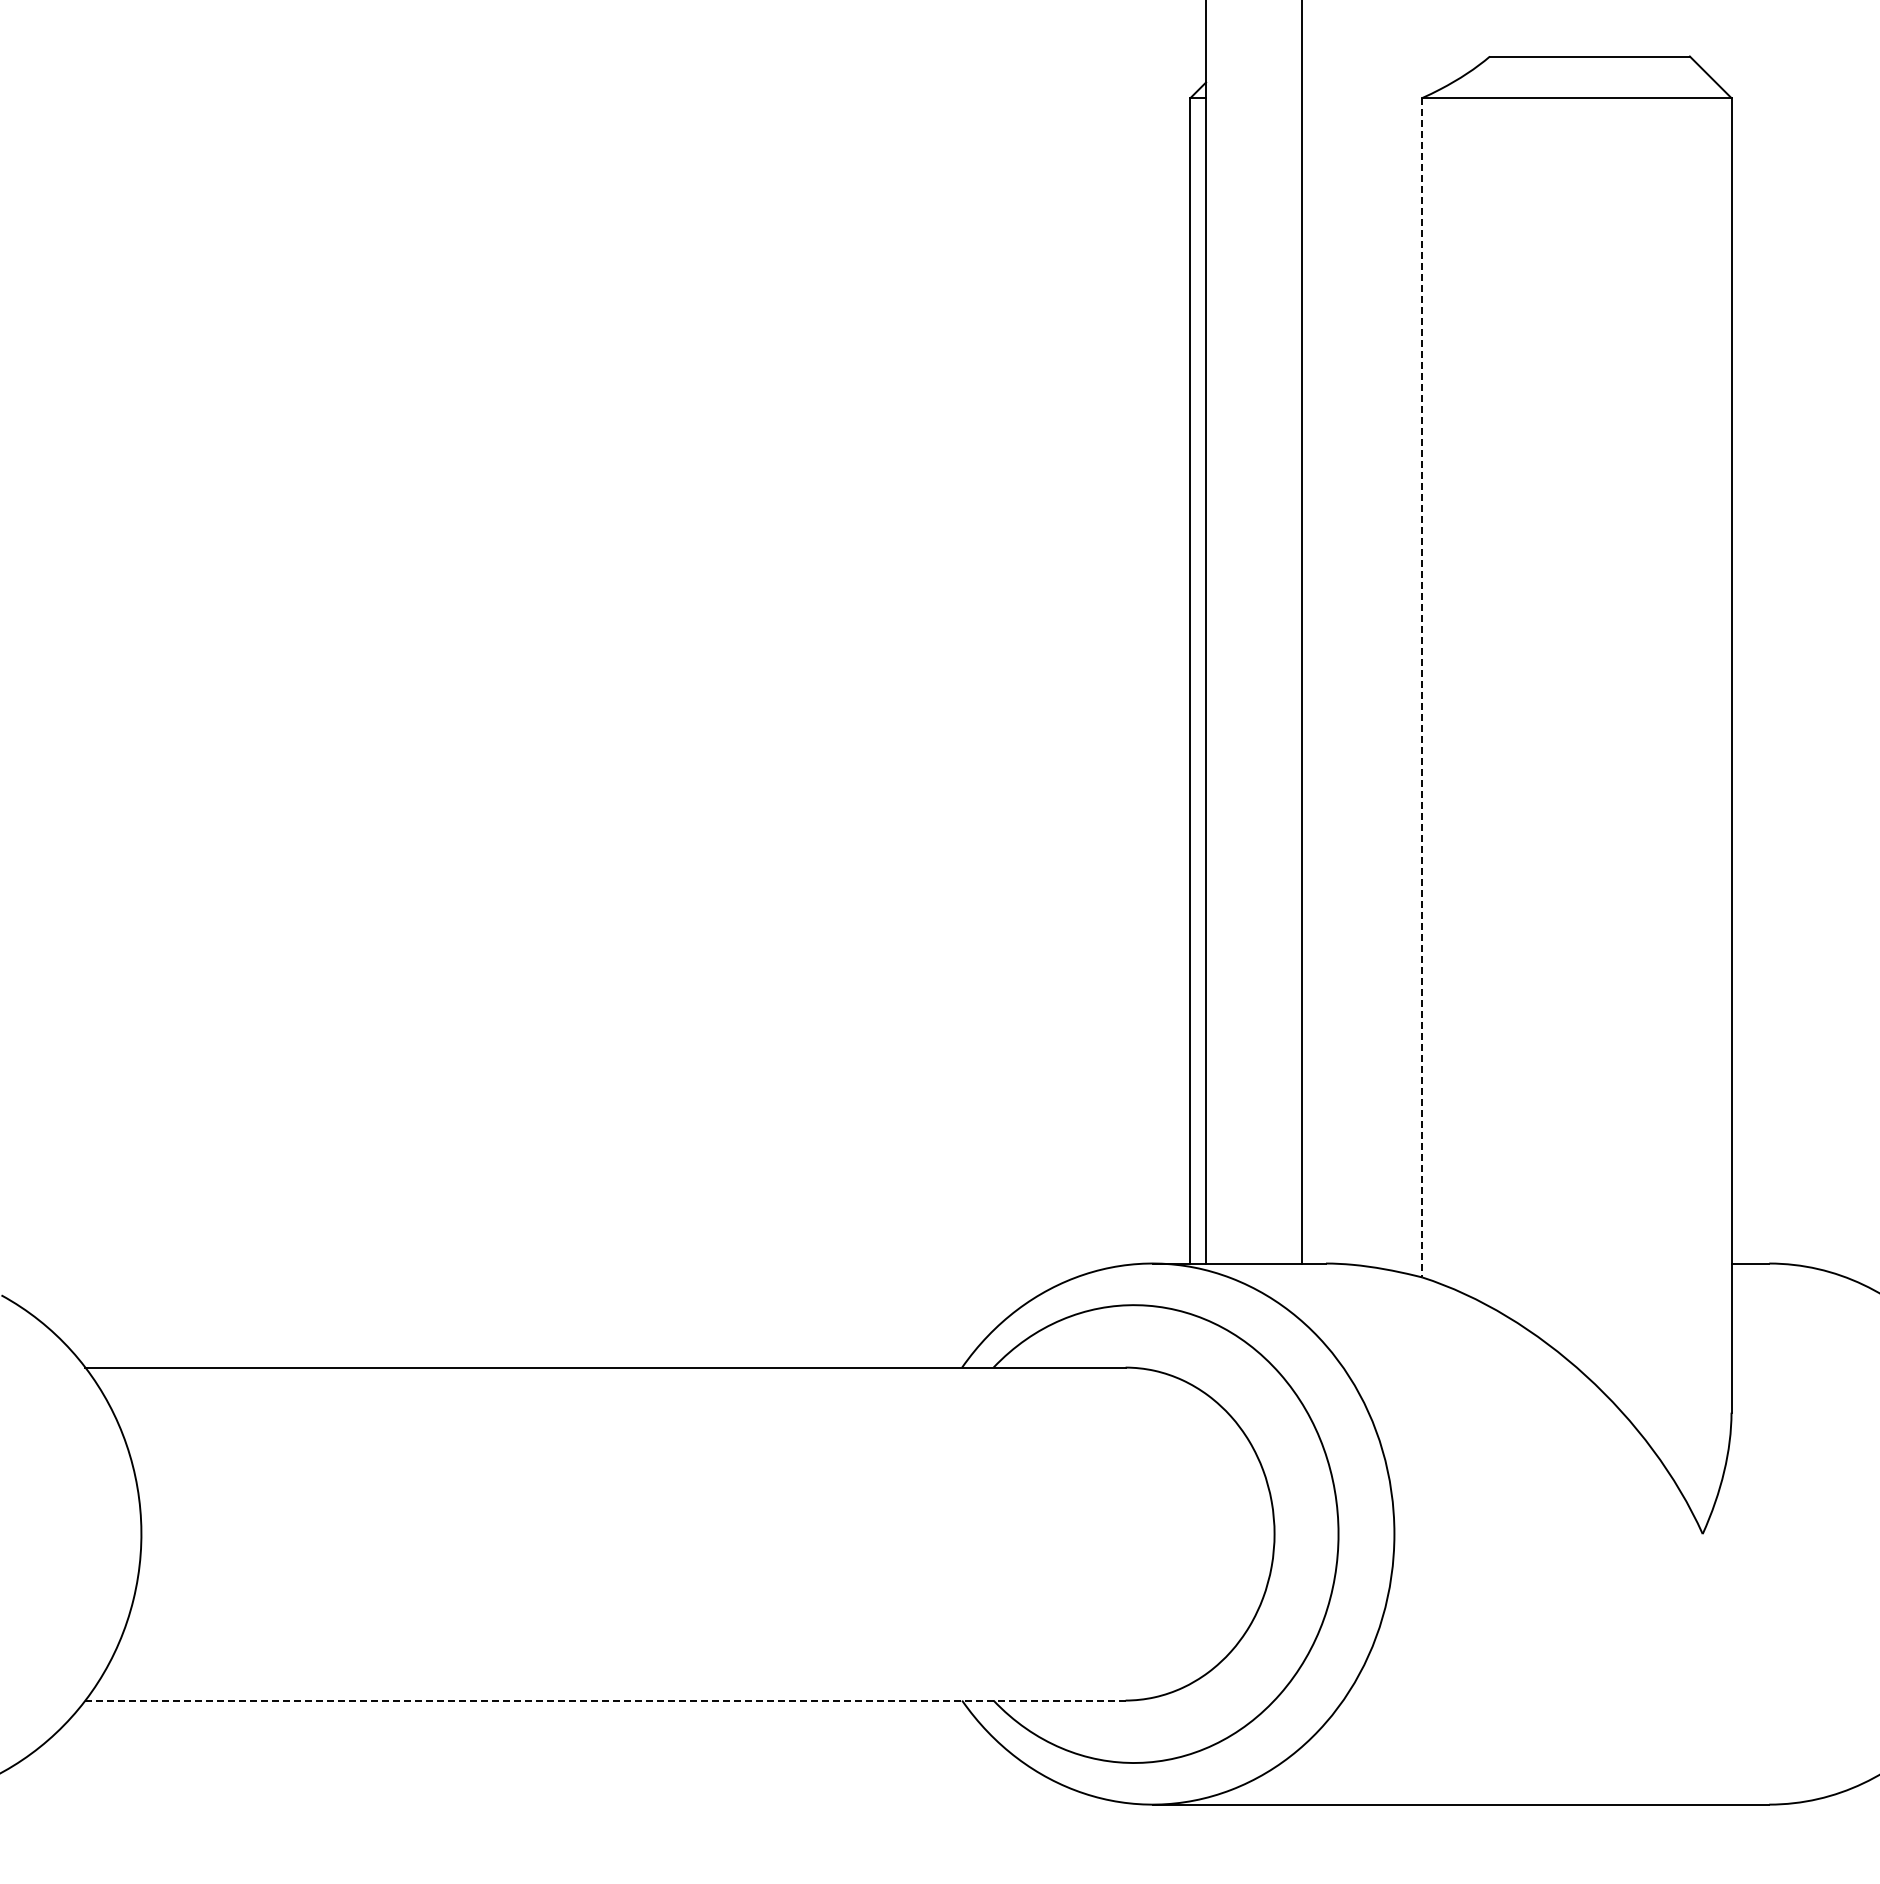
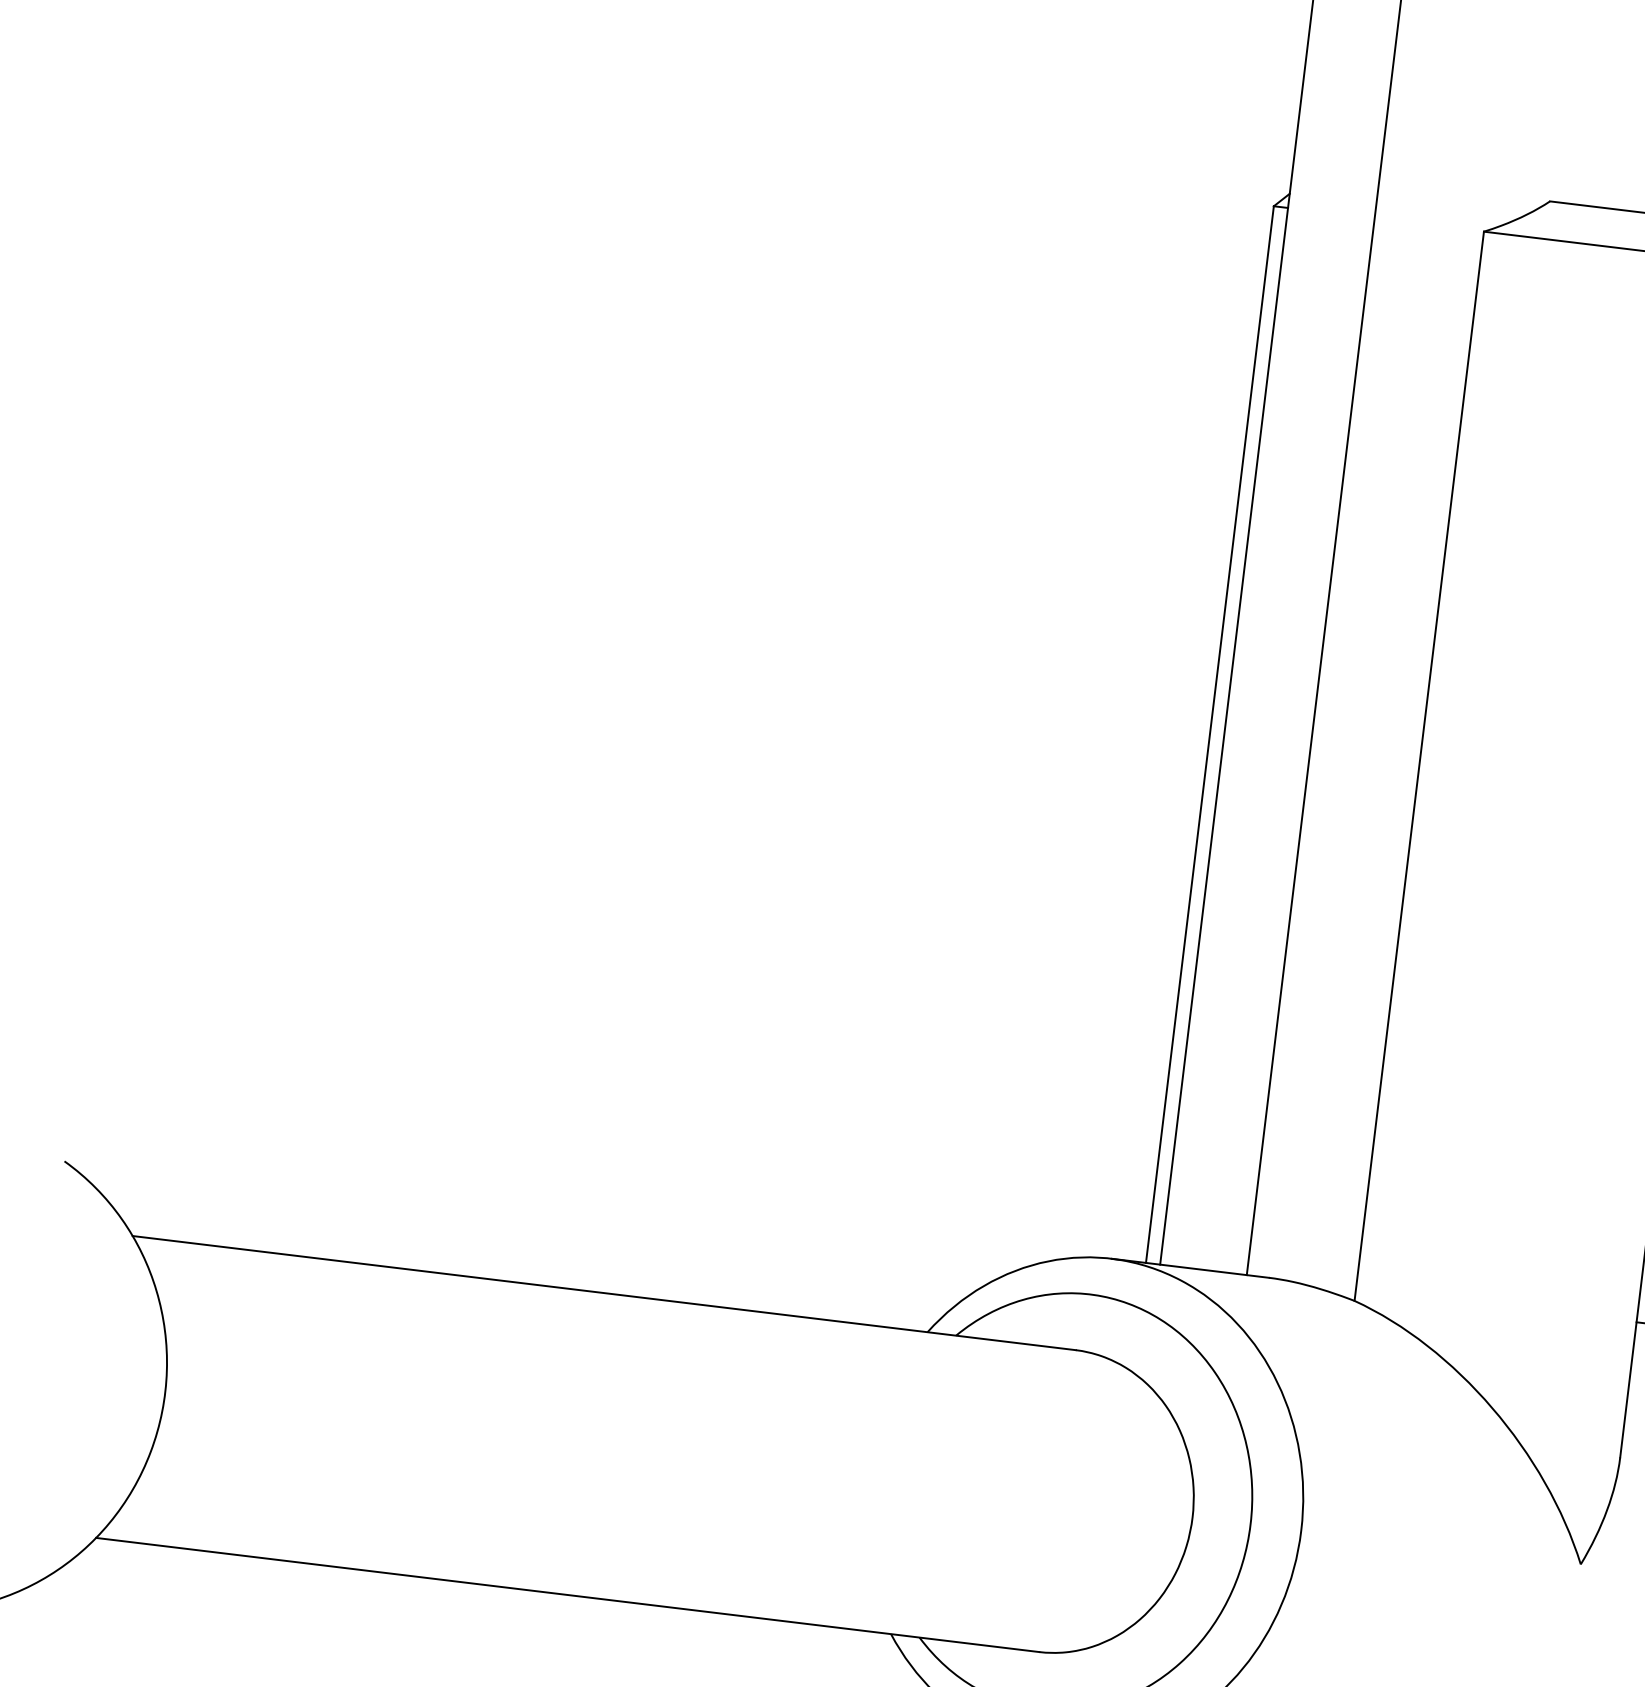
line: (1422, 687) -> (1419, 766), dashed -> solid
line: (606, 1700) -> (568, 1595), dashed -> solid

